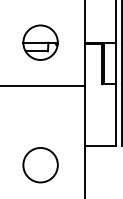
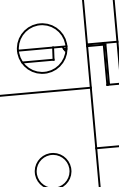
part: (40, 42) -> (41, 48), size x1.4

